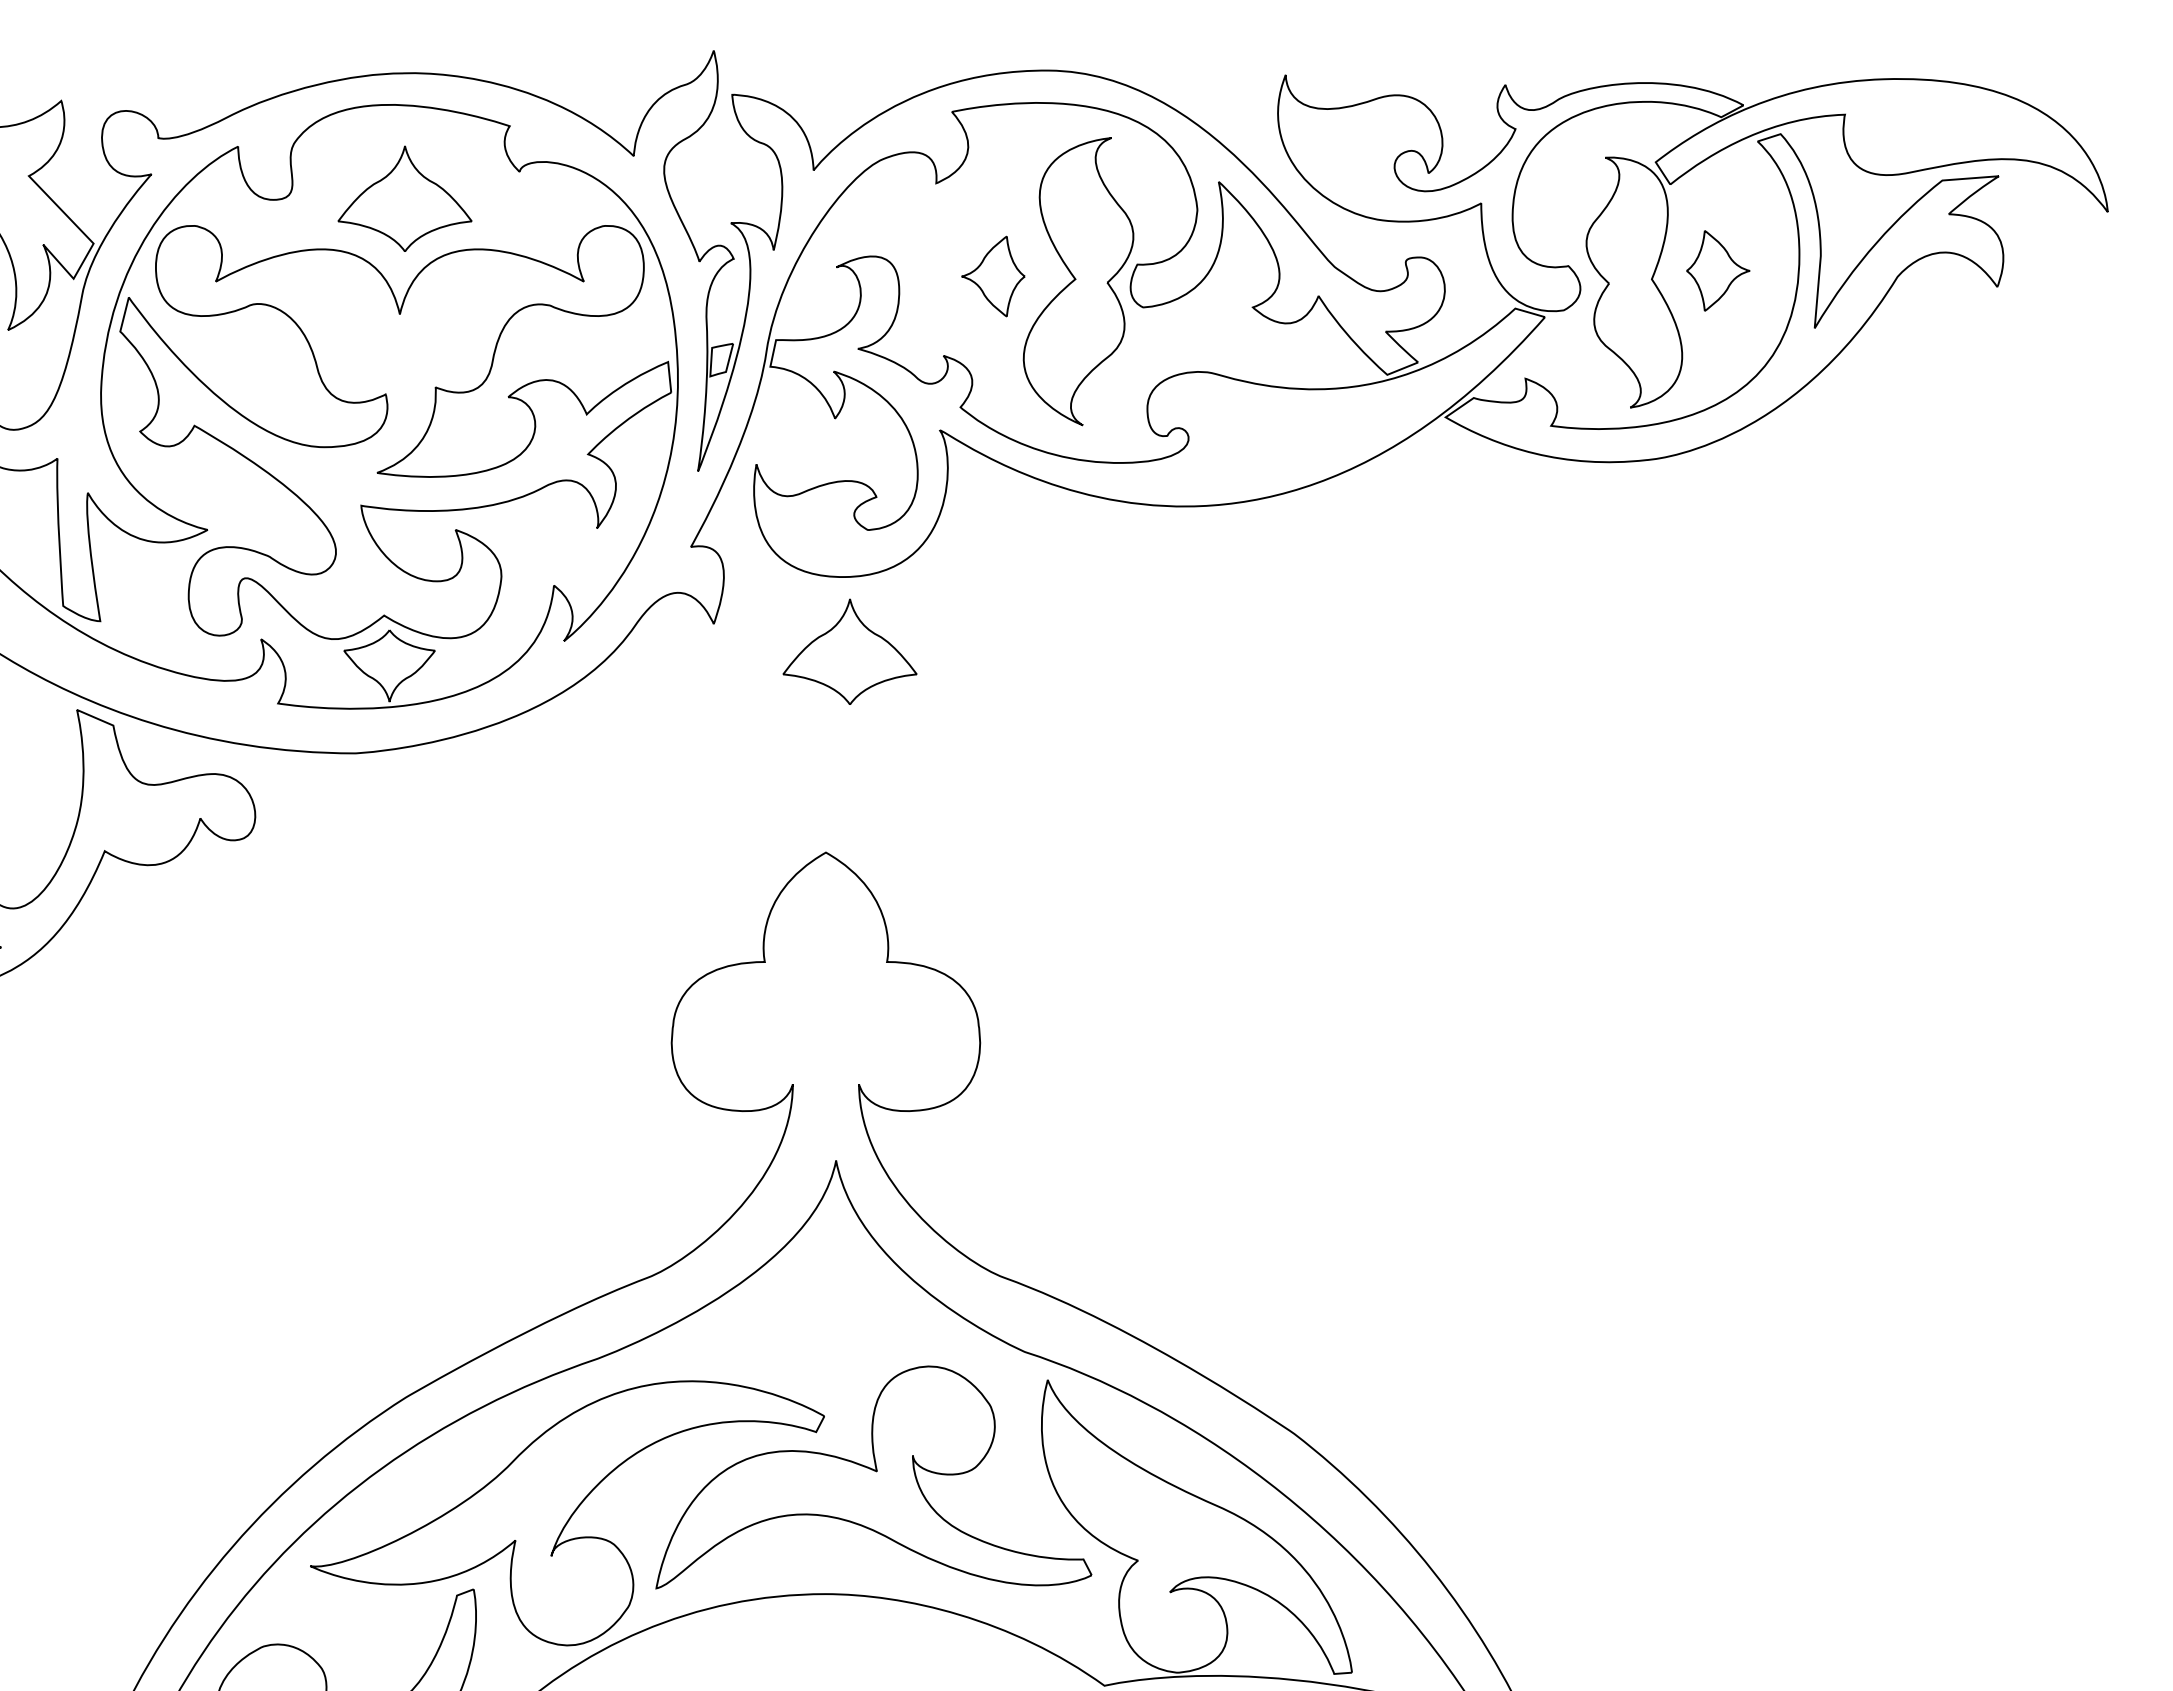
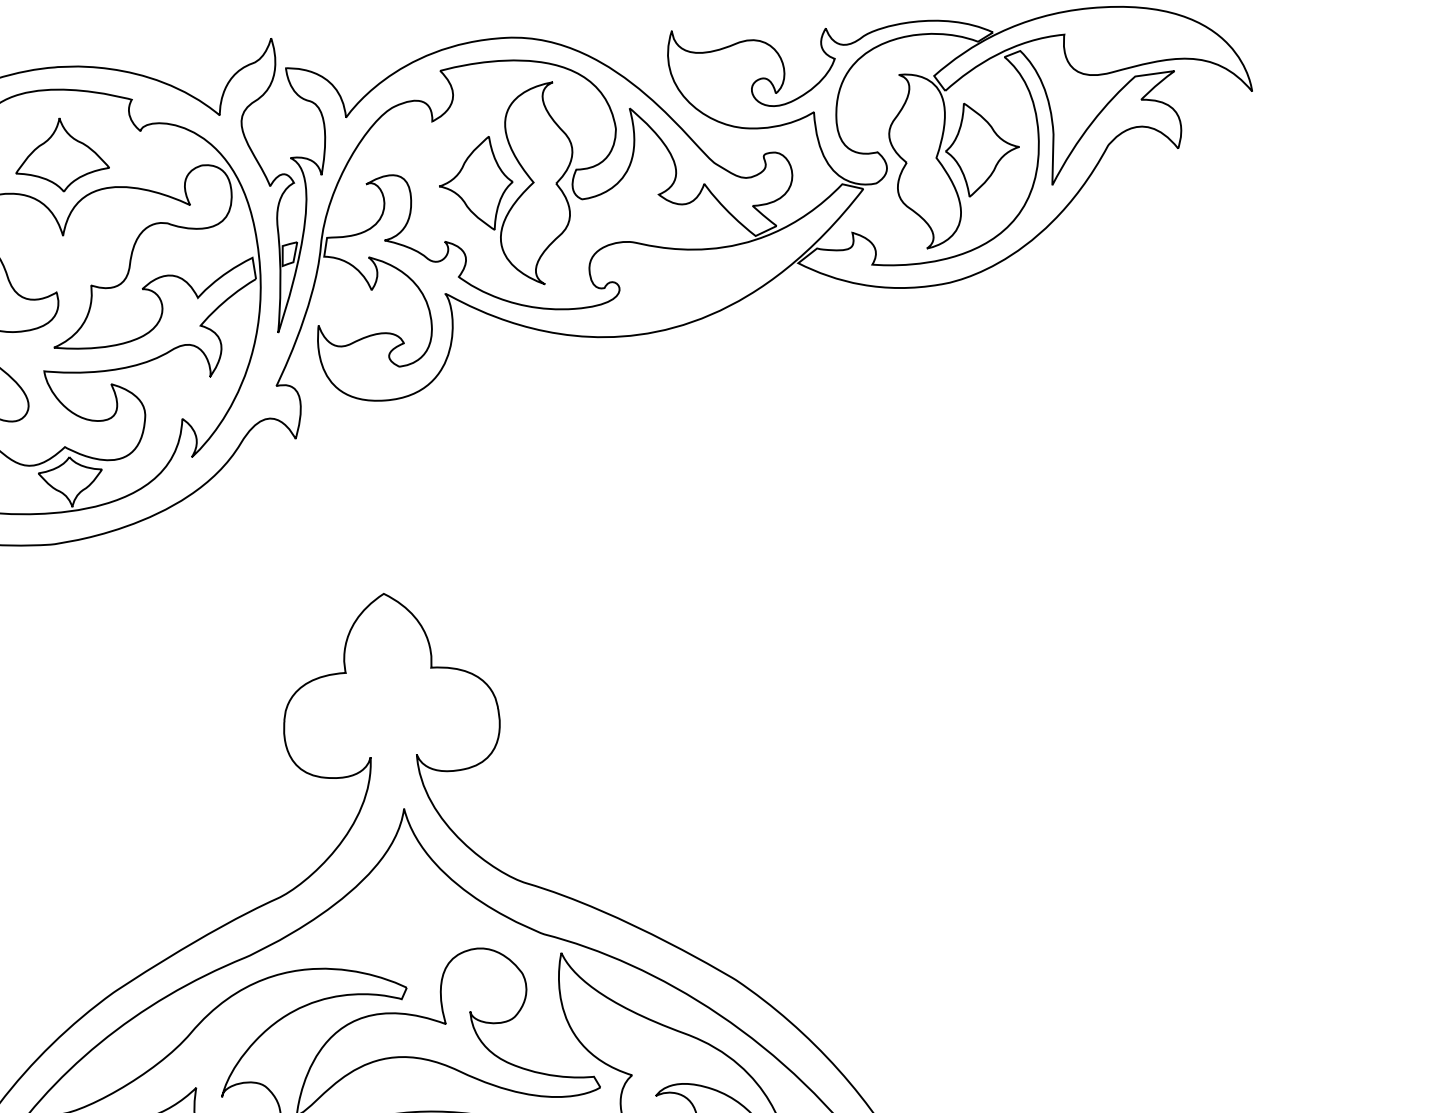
part: (1718, 270) -> (982, 148), size x1.67
part: (993, 276) -> (476, 184), size x1.67
part: (849, 651) -> (391, 452), removed

